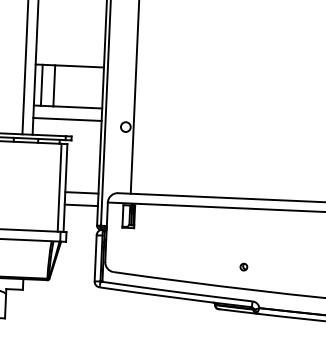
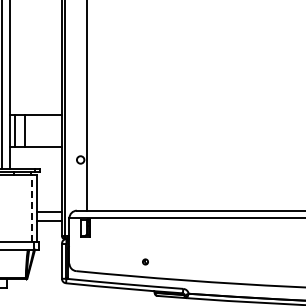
line: (67, 119) -> (35, 156), removed
line: (60, 187) -> (32, 208), solid -> dashed
part: (243, 266) -> (145, 261), moved

